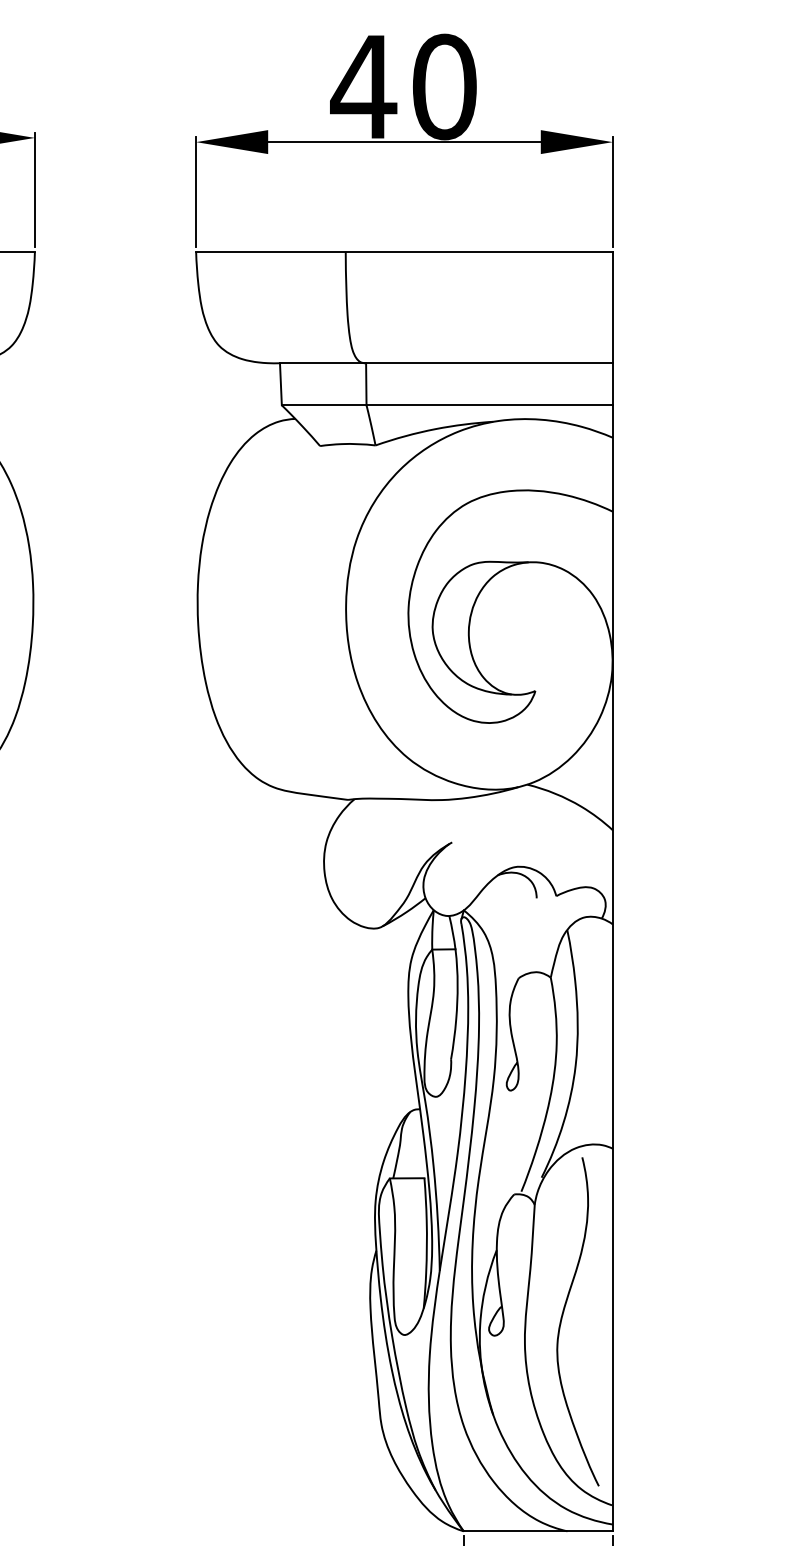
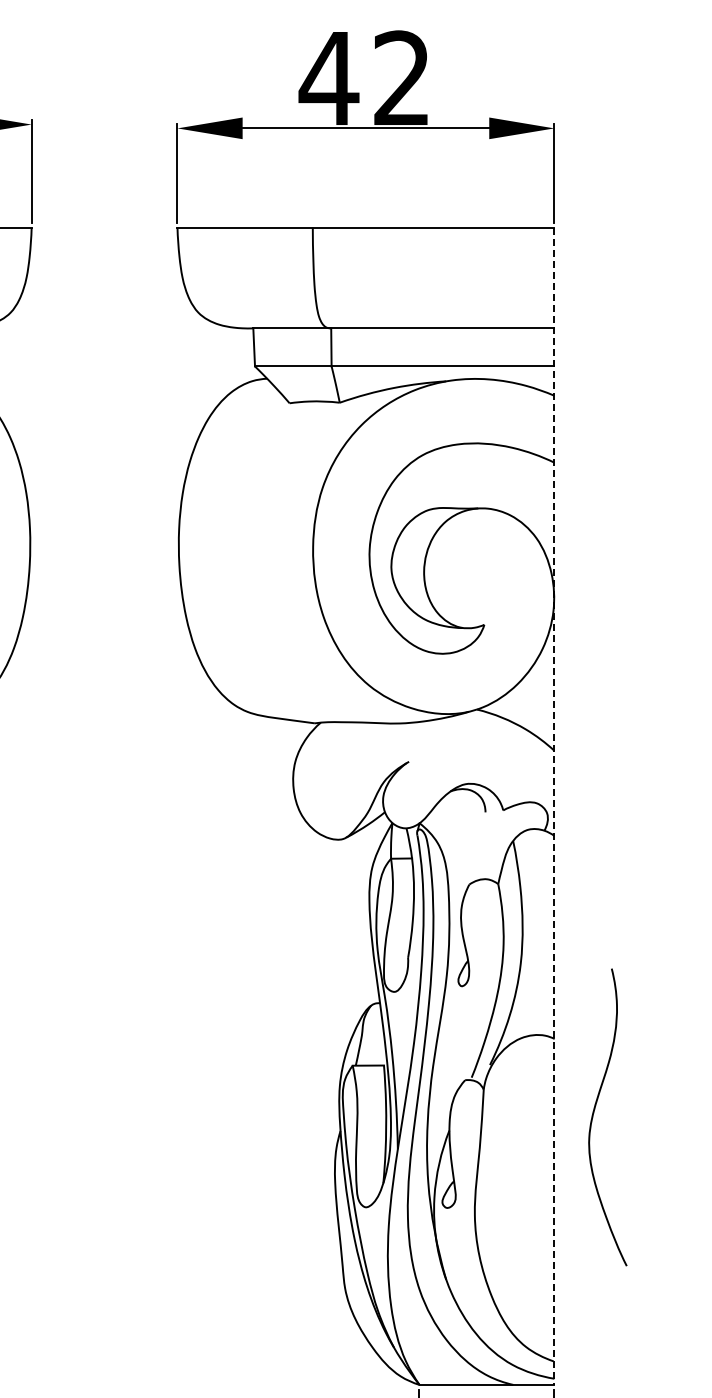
text: (444, 86) -> (402, 78), 40 -> 42
line: (612, 891) -> (554, 806), solid -> dashed
curve: (563, 1317) -> (594, 1113), moved

